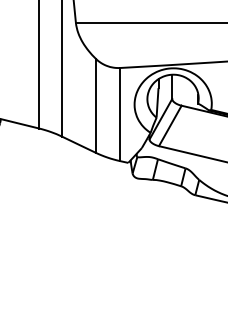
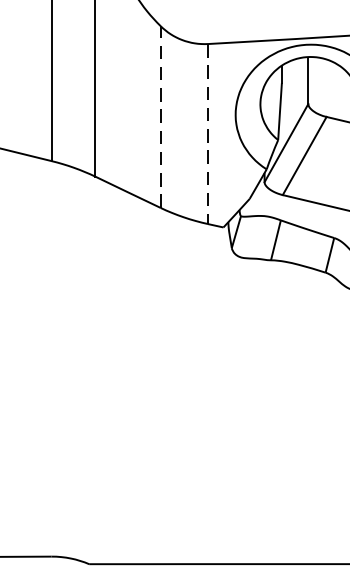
line: (95, 105) -> (160, 116), solid -> dashed
line: (120, 114) -> (208, 133), solid -> dashed

